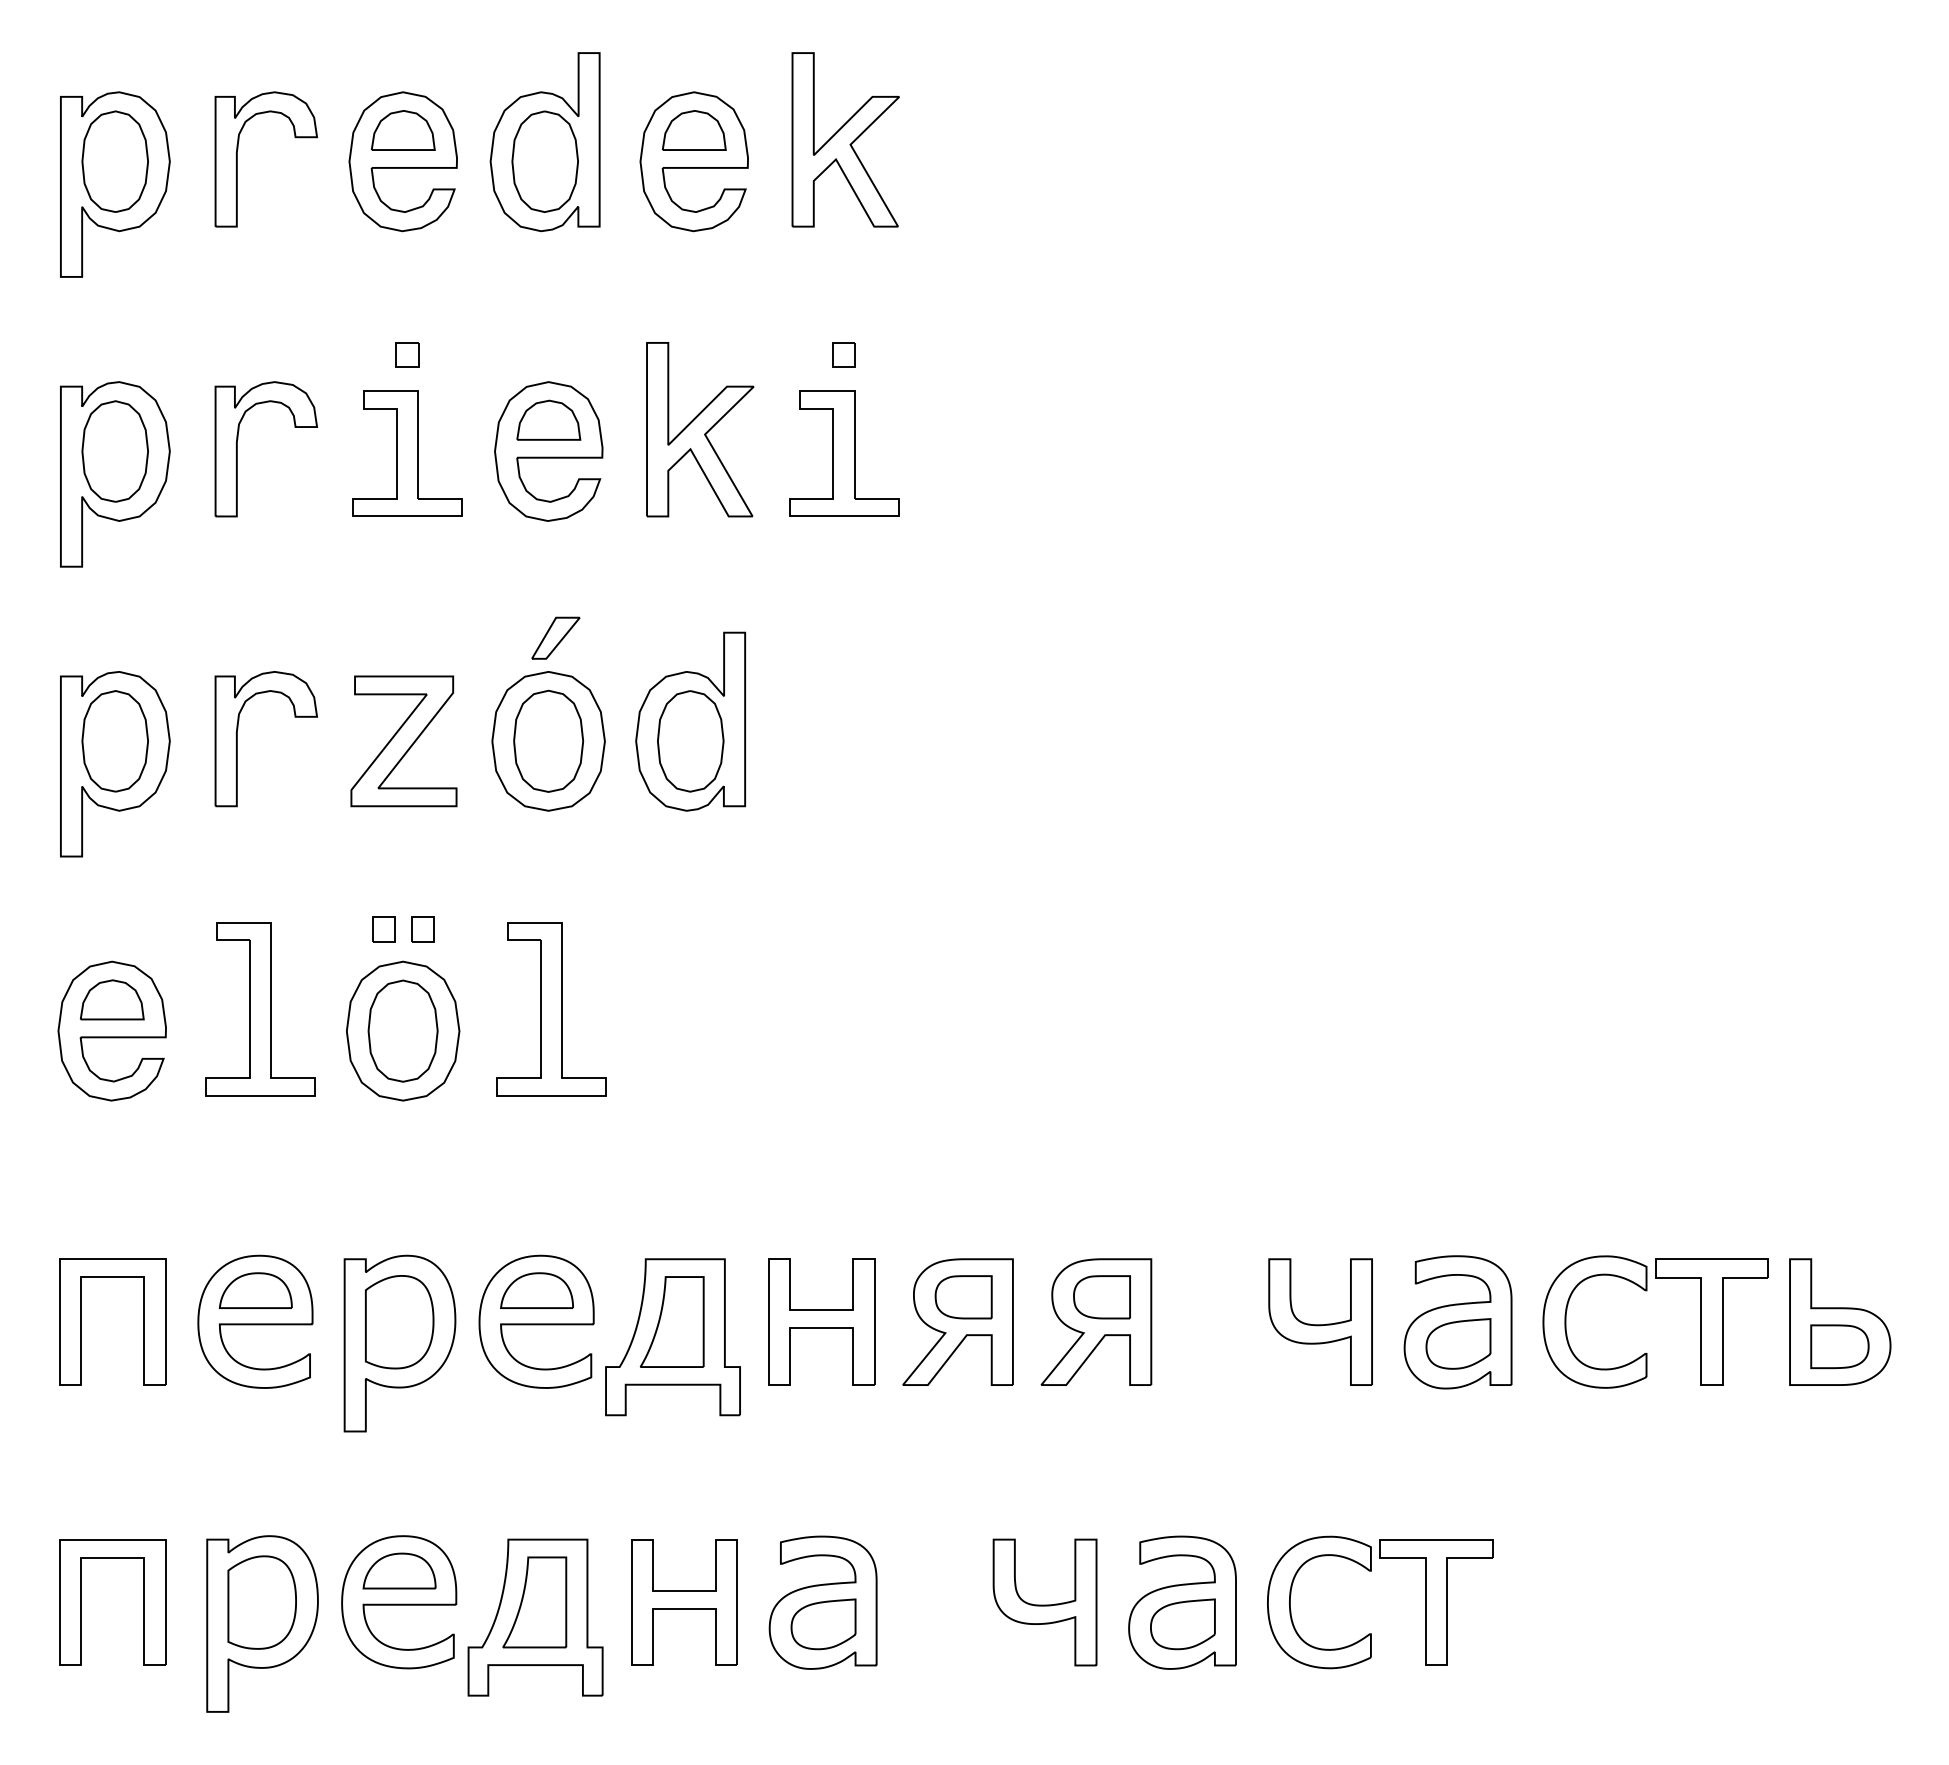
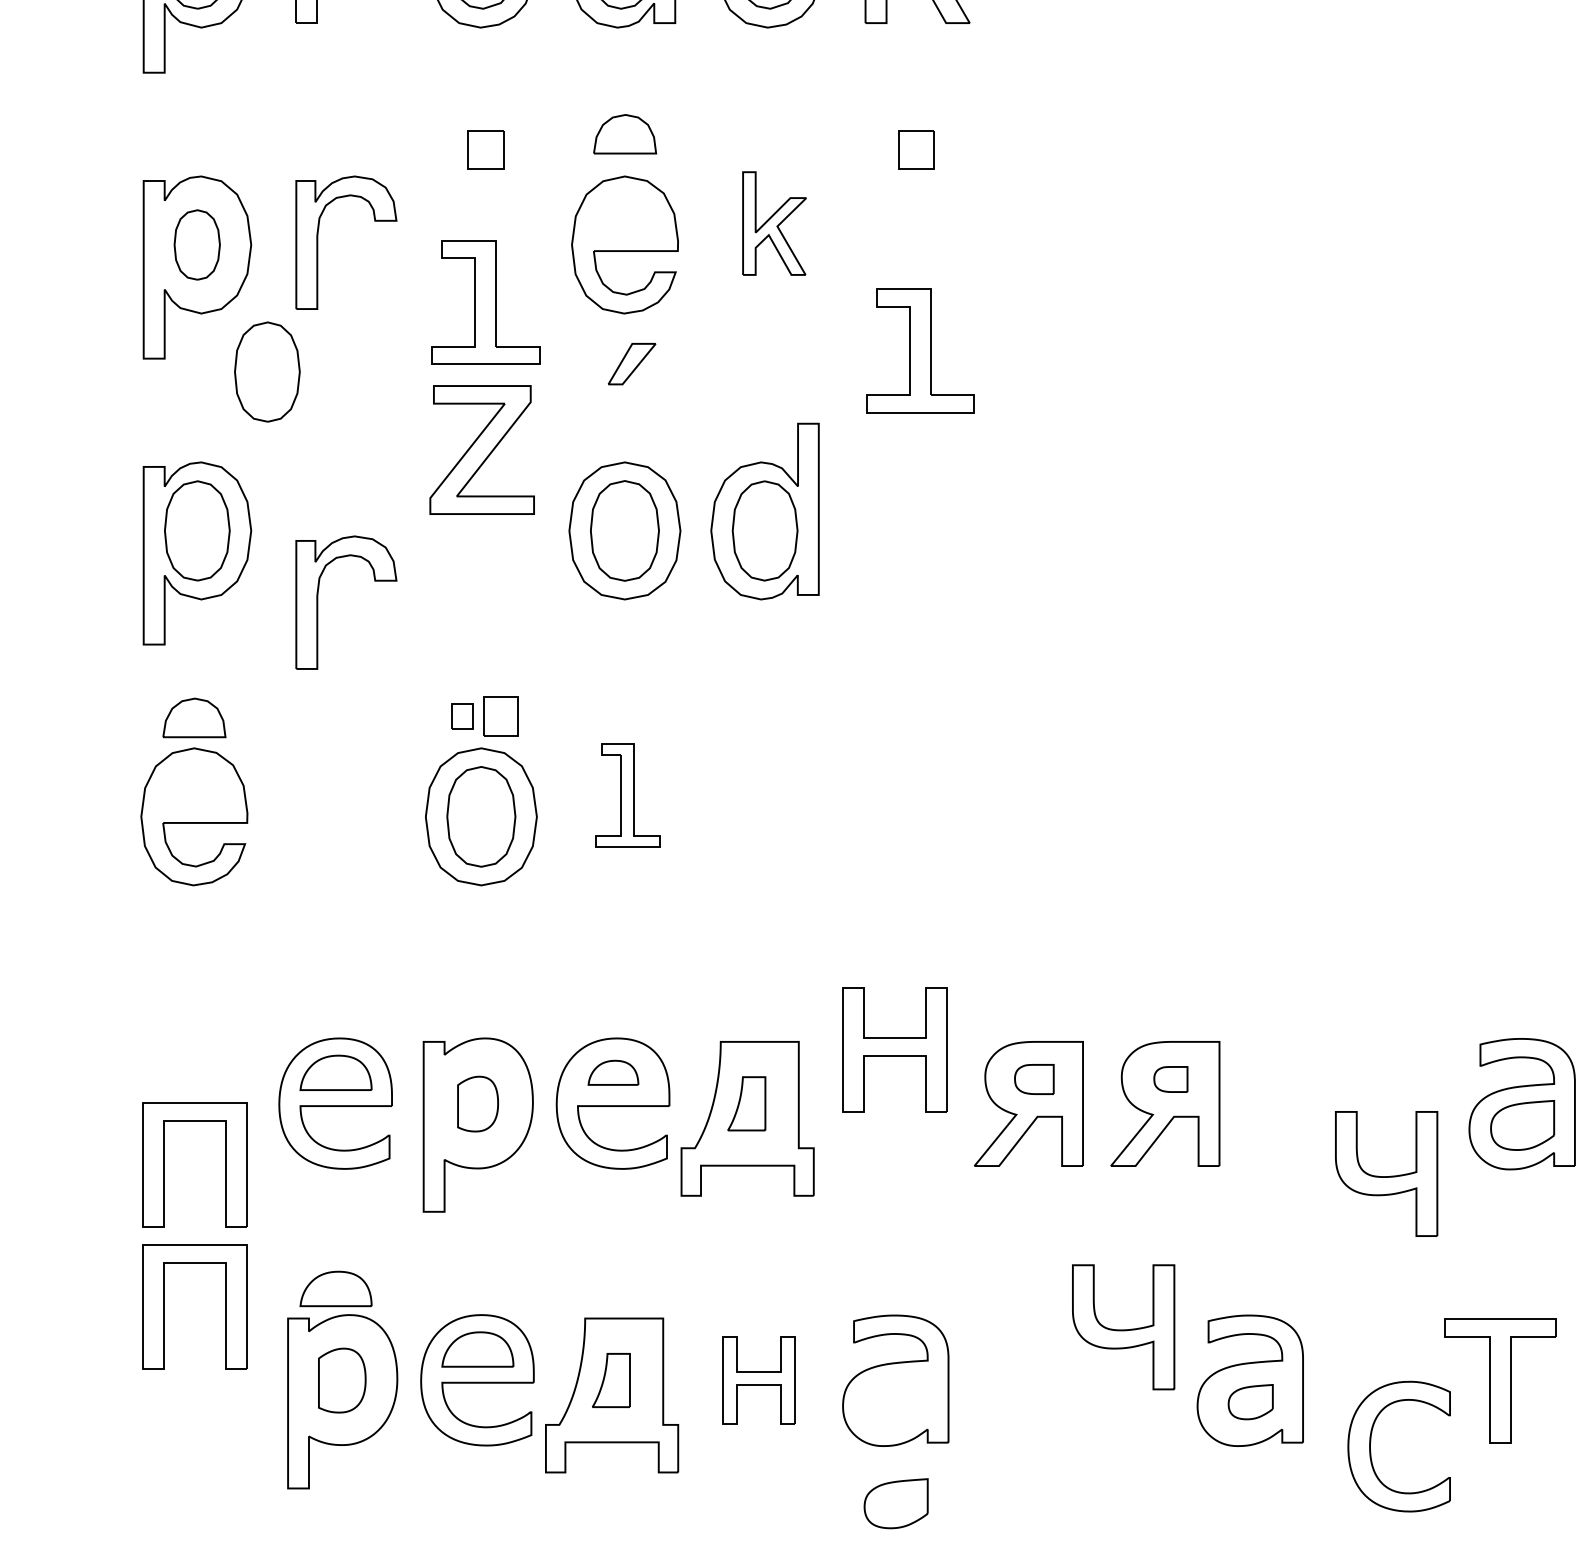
part: (407, 354) -> (485, 149), size x1.6
part: (843, 354) -> (915, 149), size x1.6
part: (548, 419) -> (624, 133), moved
part: (700, 429) -> (774, 223), size x0.6
part: (114, 451) -> (196, 244), size x0.7
part: (407, 453) -> (485, 302), moved
part: (844, 453) -> (920, 350), moved
part: (185, 580) -> (266, 372), added
part: (555, 637) -> (631, 363), moved
part: (237, 739) -> (317, 603), moved
part: (403, 741) -> (481, 450), moved
part: (422, 929) -> (500, 716), size x1.6
part: (112, 999) -> (194, 717), moved
part: (260, 1009) -> (340, 795), removed
part: (551, 1009) -> (627, 795), size x0.6
part: (536, 1290) -> (612, 1072), size x0.7
part: (963, 1297) -> (1034, 1079), size x0.7
part: (1101, 1297) -> (1170, 1079), size x0.6
part: (81, 1321) -> (164, 1164), moved
part: (671, 1321) -> (746, 1103), size x0.6
part: (821, 1321) -> (894, 1049), moved
part: (1320, 1321) -> (1386, 1173), moved
part: (399, 1322) -> (477, 1104), size x0.6
part: (255, 1509) -> (335, 1288), added
part: (1291, 1595) -> (1371, 1439), moved
part: (81, 1602) -> (164, 1306), moved
part: (261, 1602) -> (341, 1380), size x0.7
part: (534, 1602) -> (610, 1380), size x0.6
part: (684, 1602) -> (758, 1380), size x0.7
part: (1044, 1602) -> (1123, 1327), moved
part: (823, 1624) -> (896, 1503), moved
part: (1182, 1624) -> (1250, 1402), size x0.7

